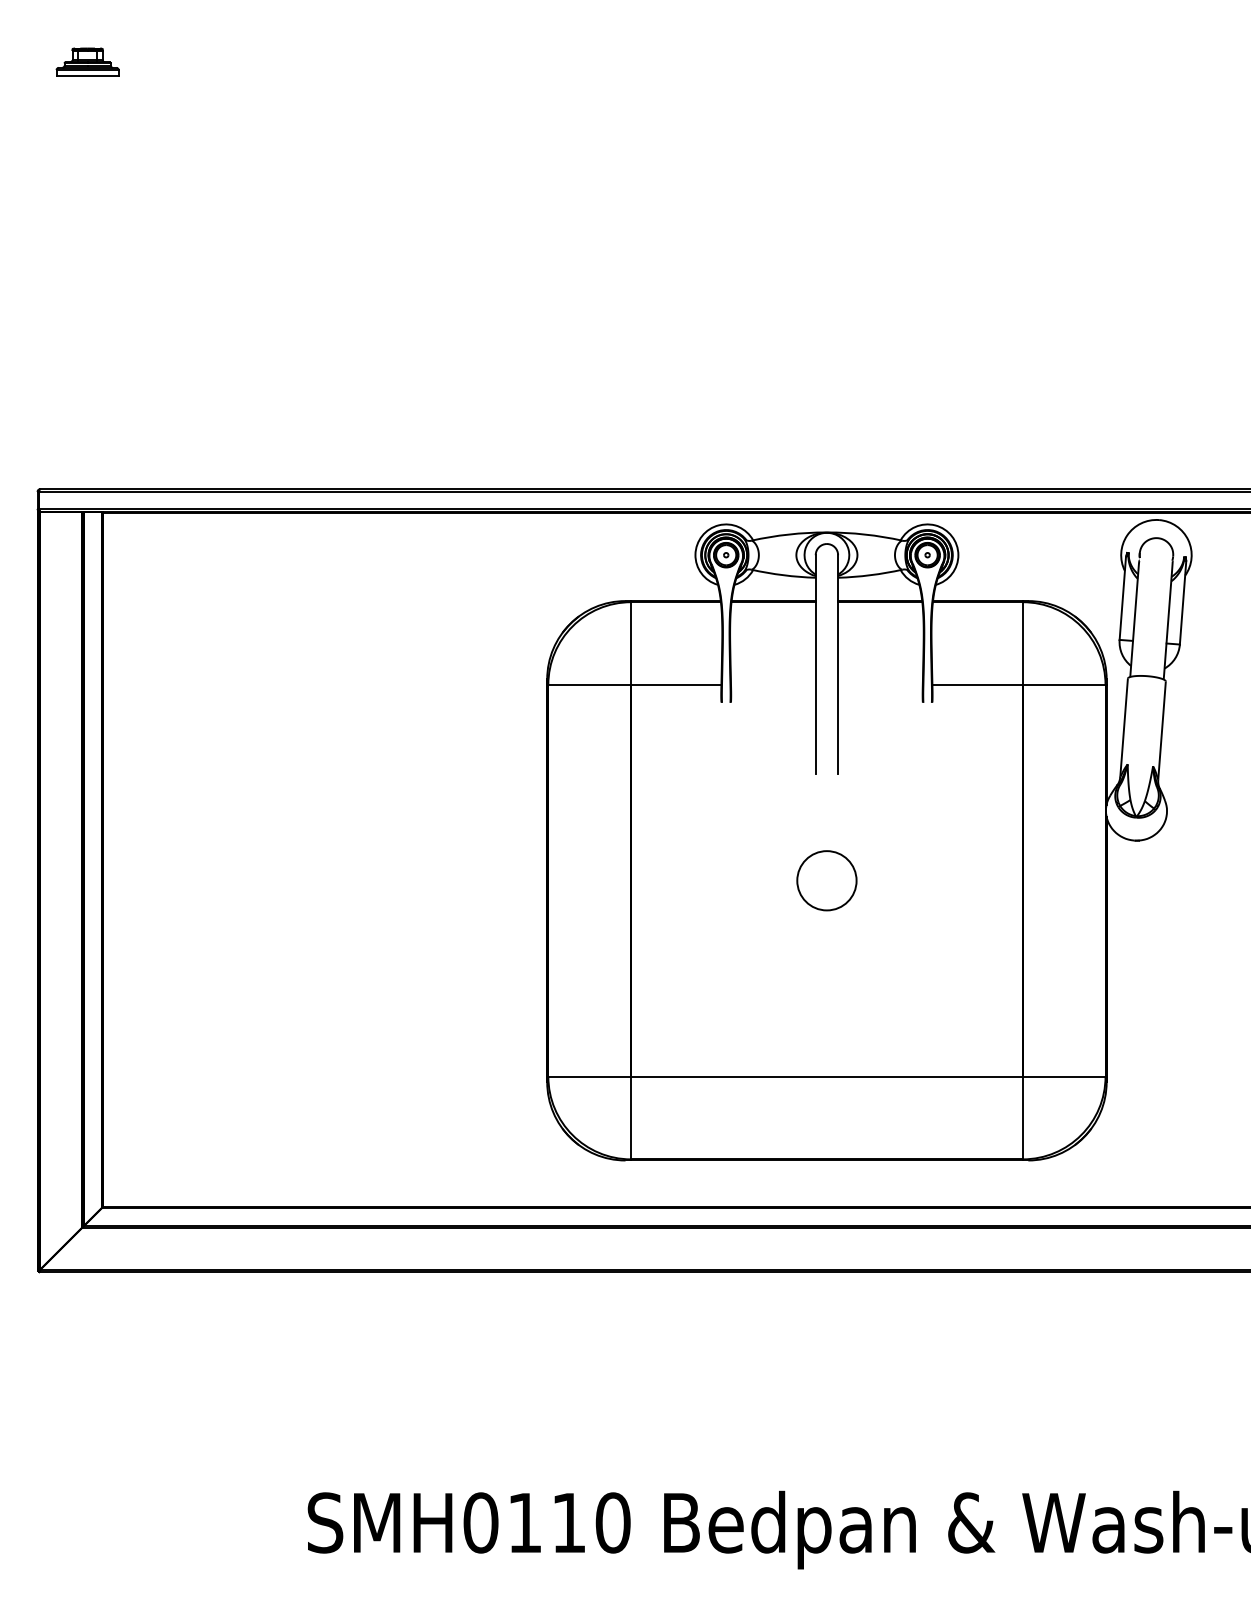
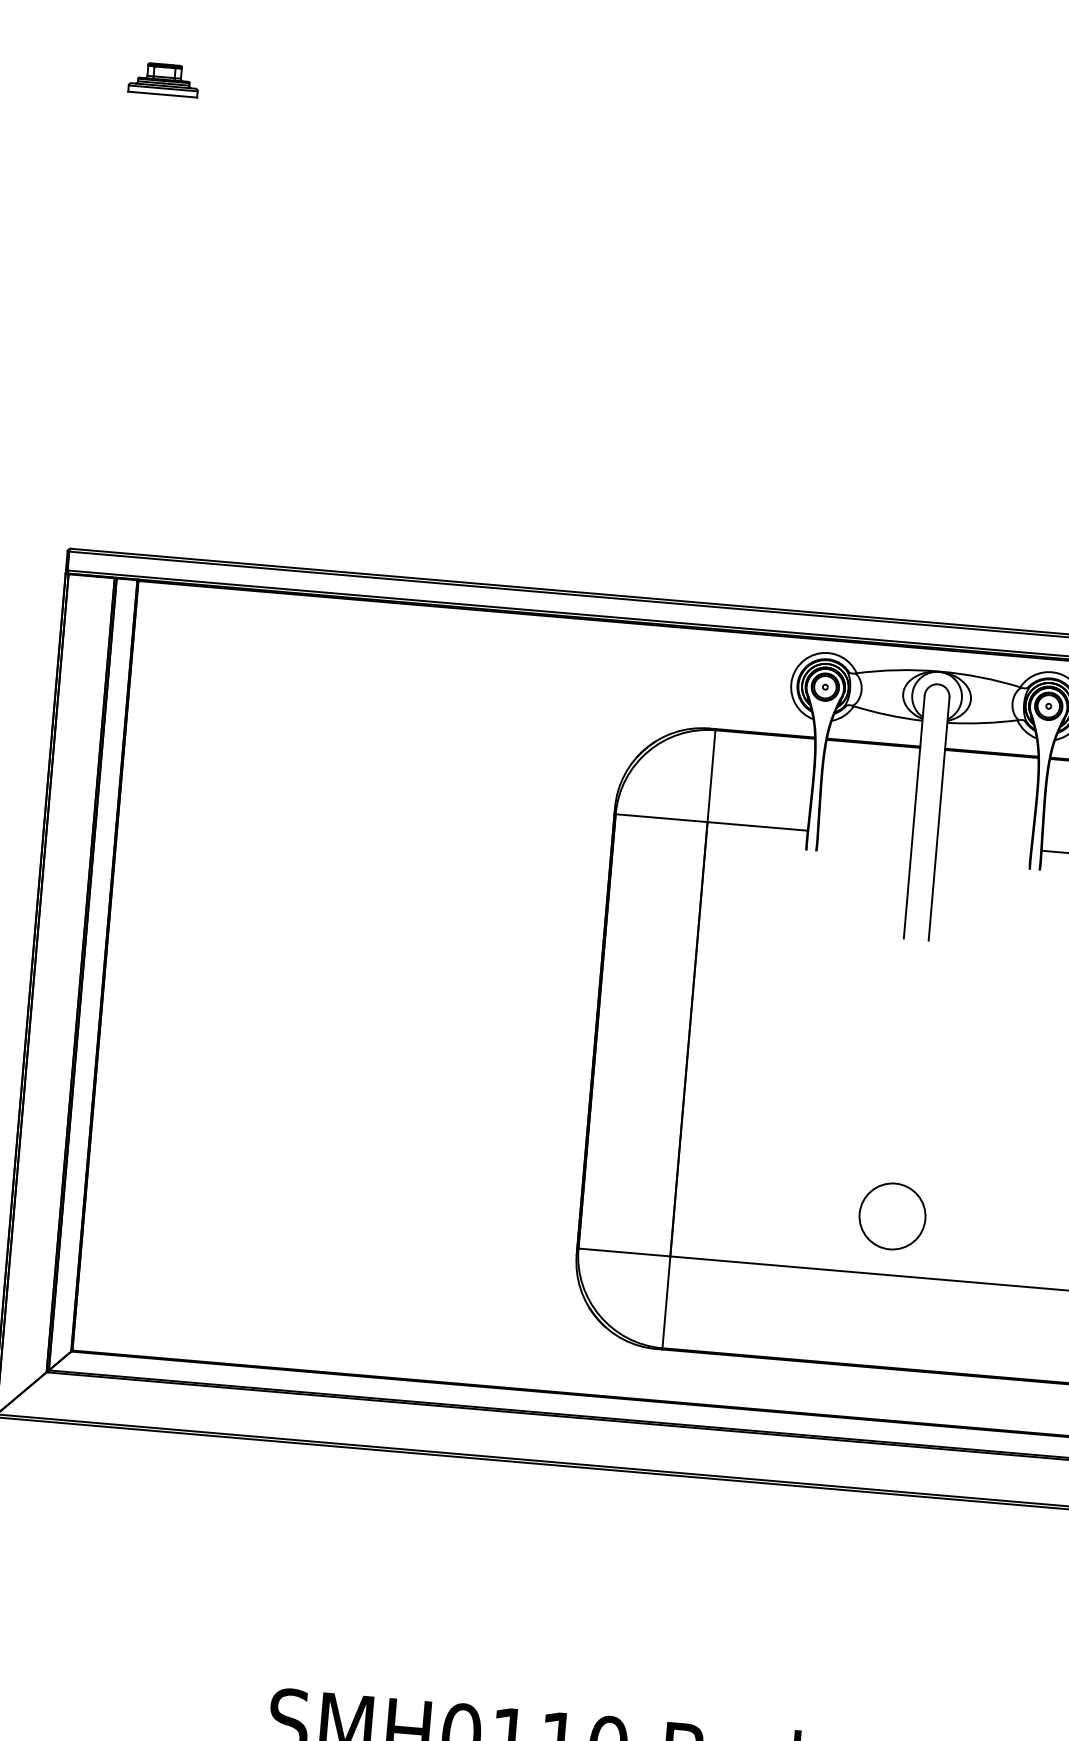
circle: (826, 880) -> (892, 1216), moved

